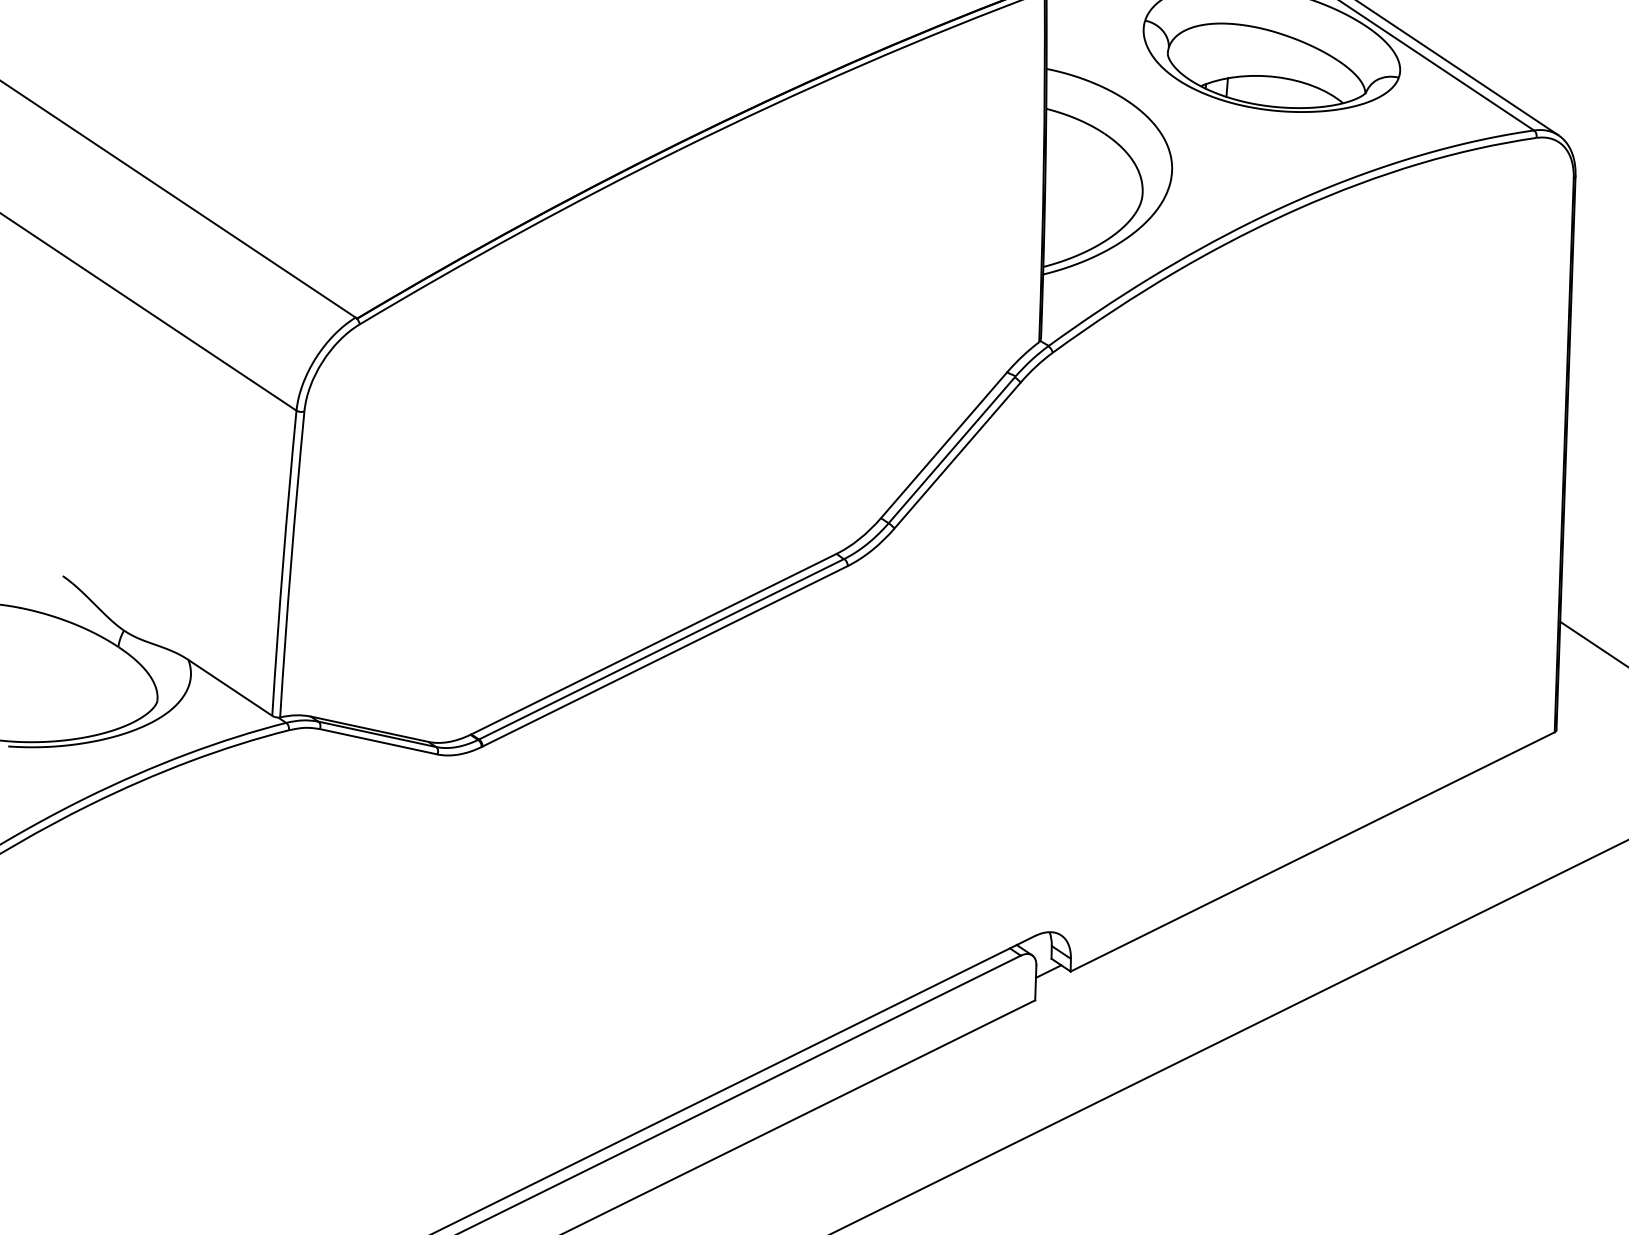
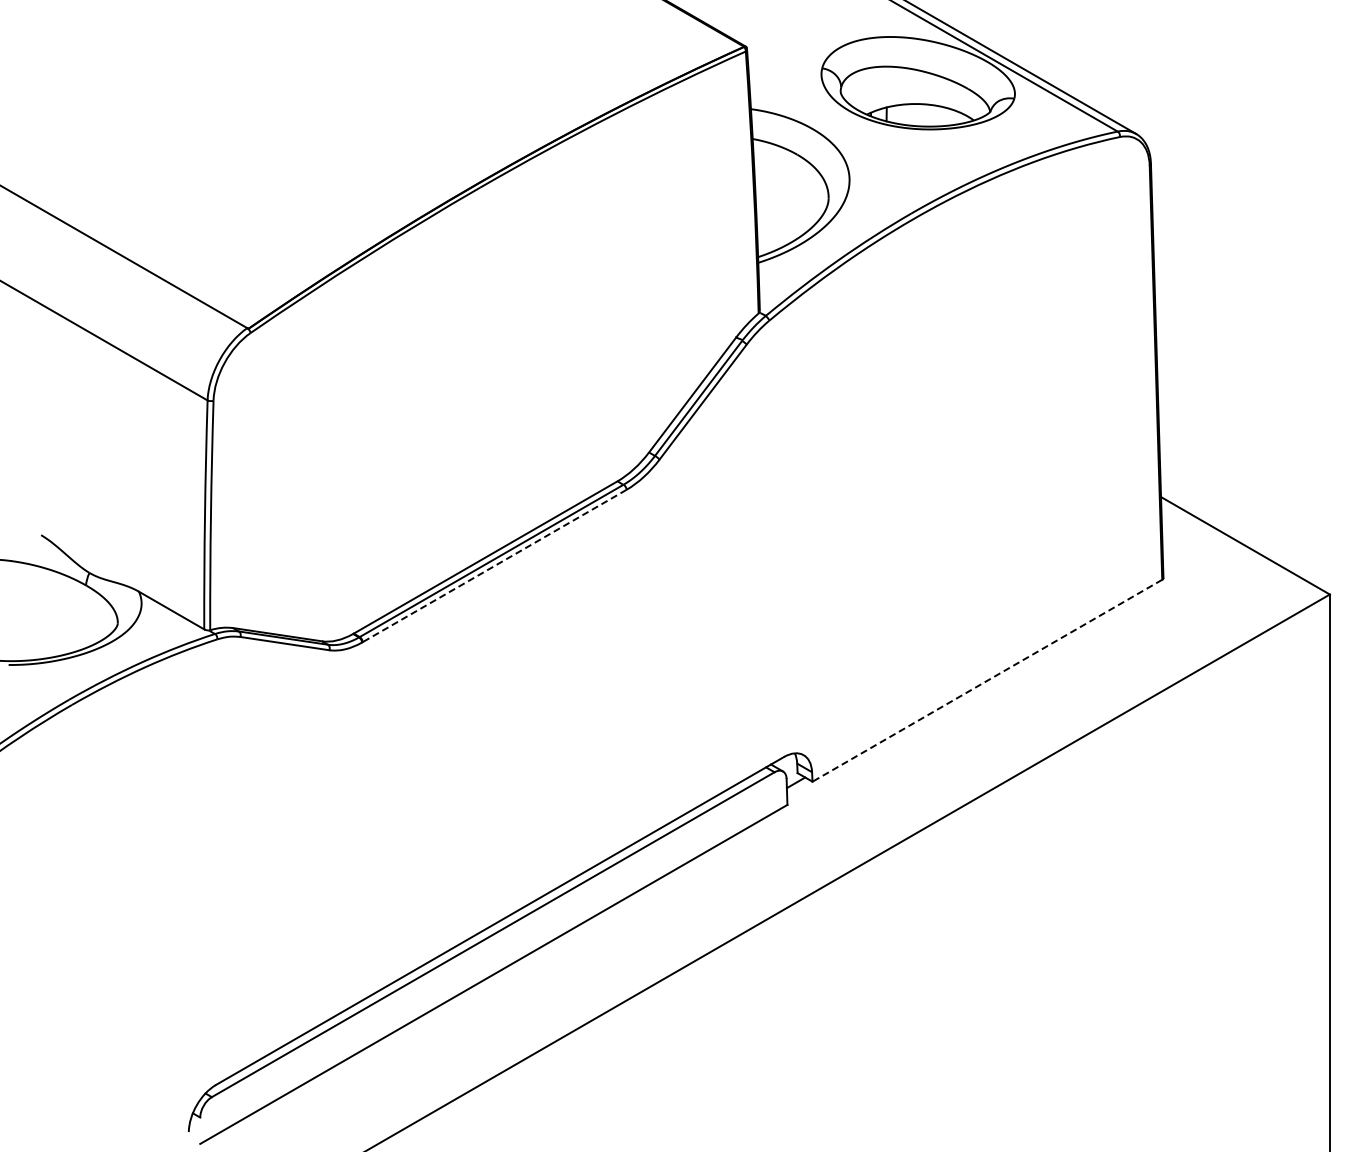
line: (664, 656) -> (494, 566), solid -> dashed
line: (1312, 851) -> (987, 680), solid -> dashed

